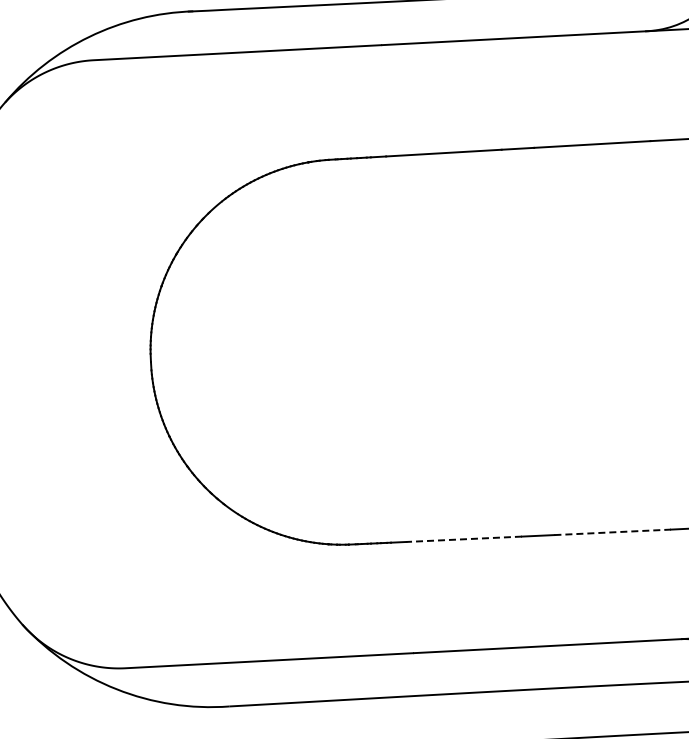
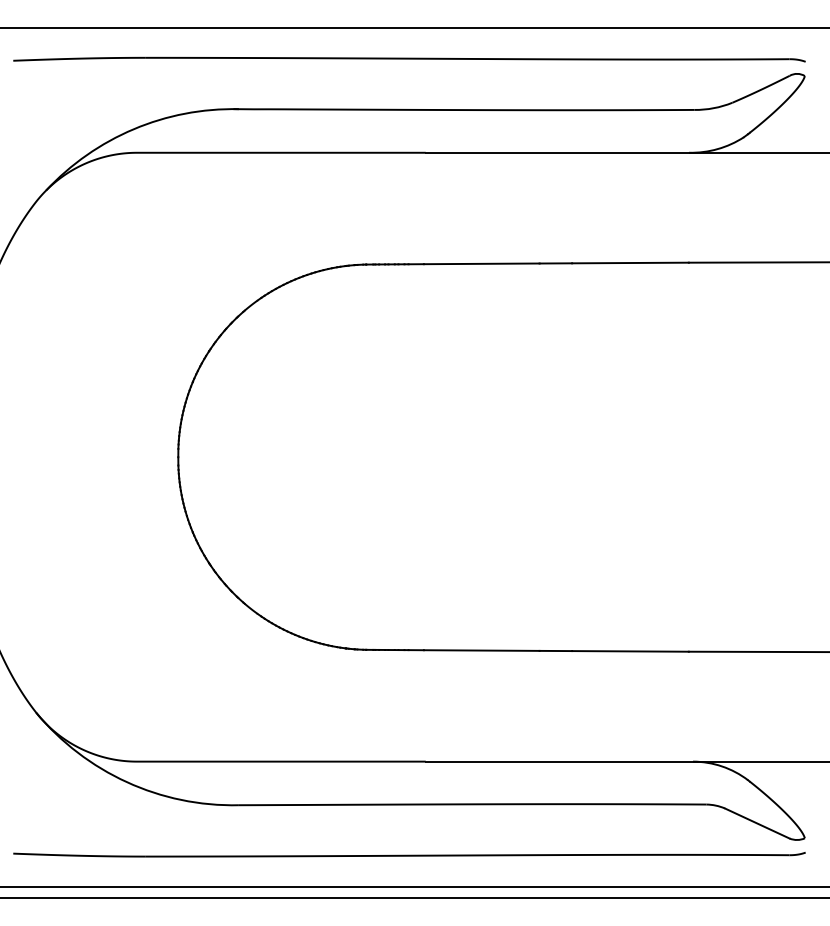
line: (612, 532) -> (630, 651), dashed -> solid
line: (463, 539) -> (481, 650), dashed -> solid

